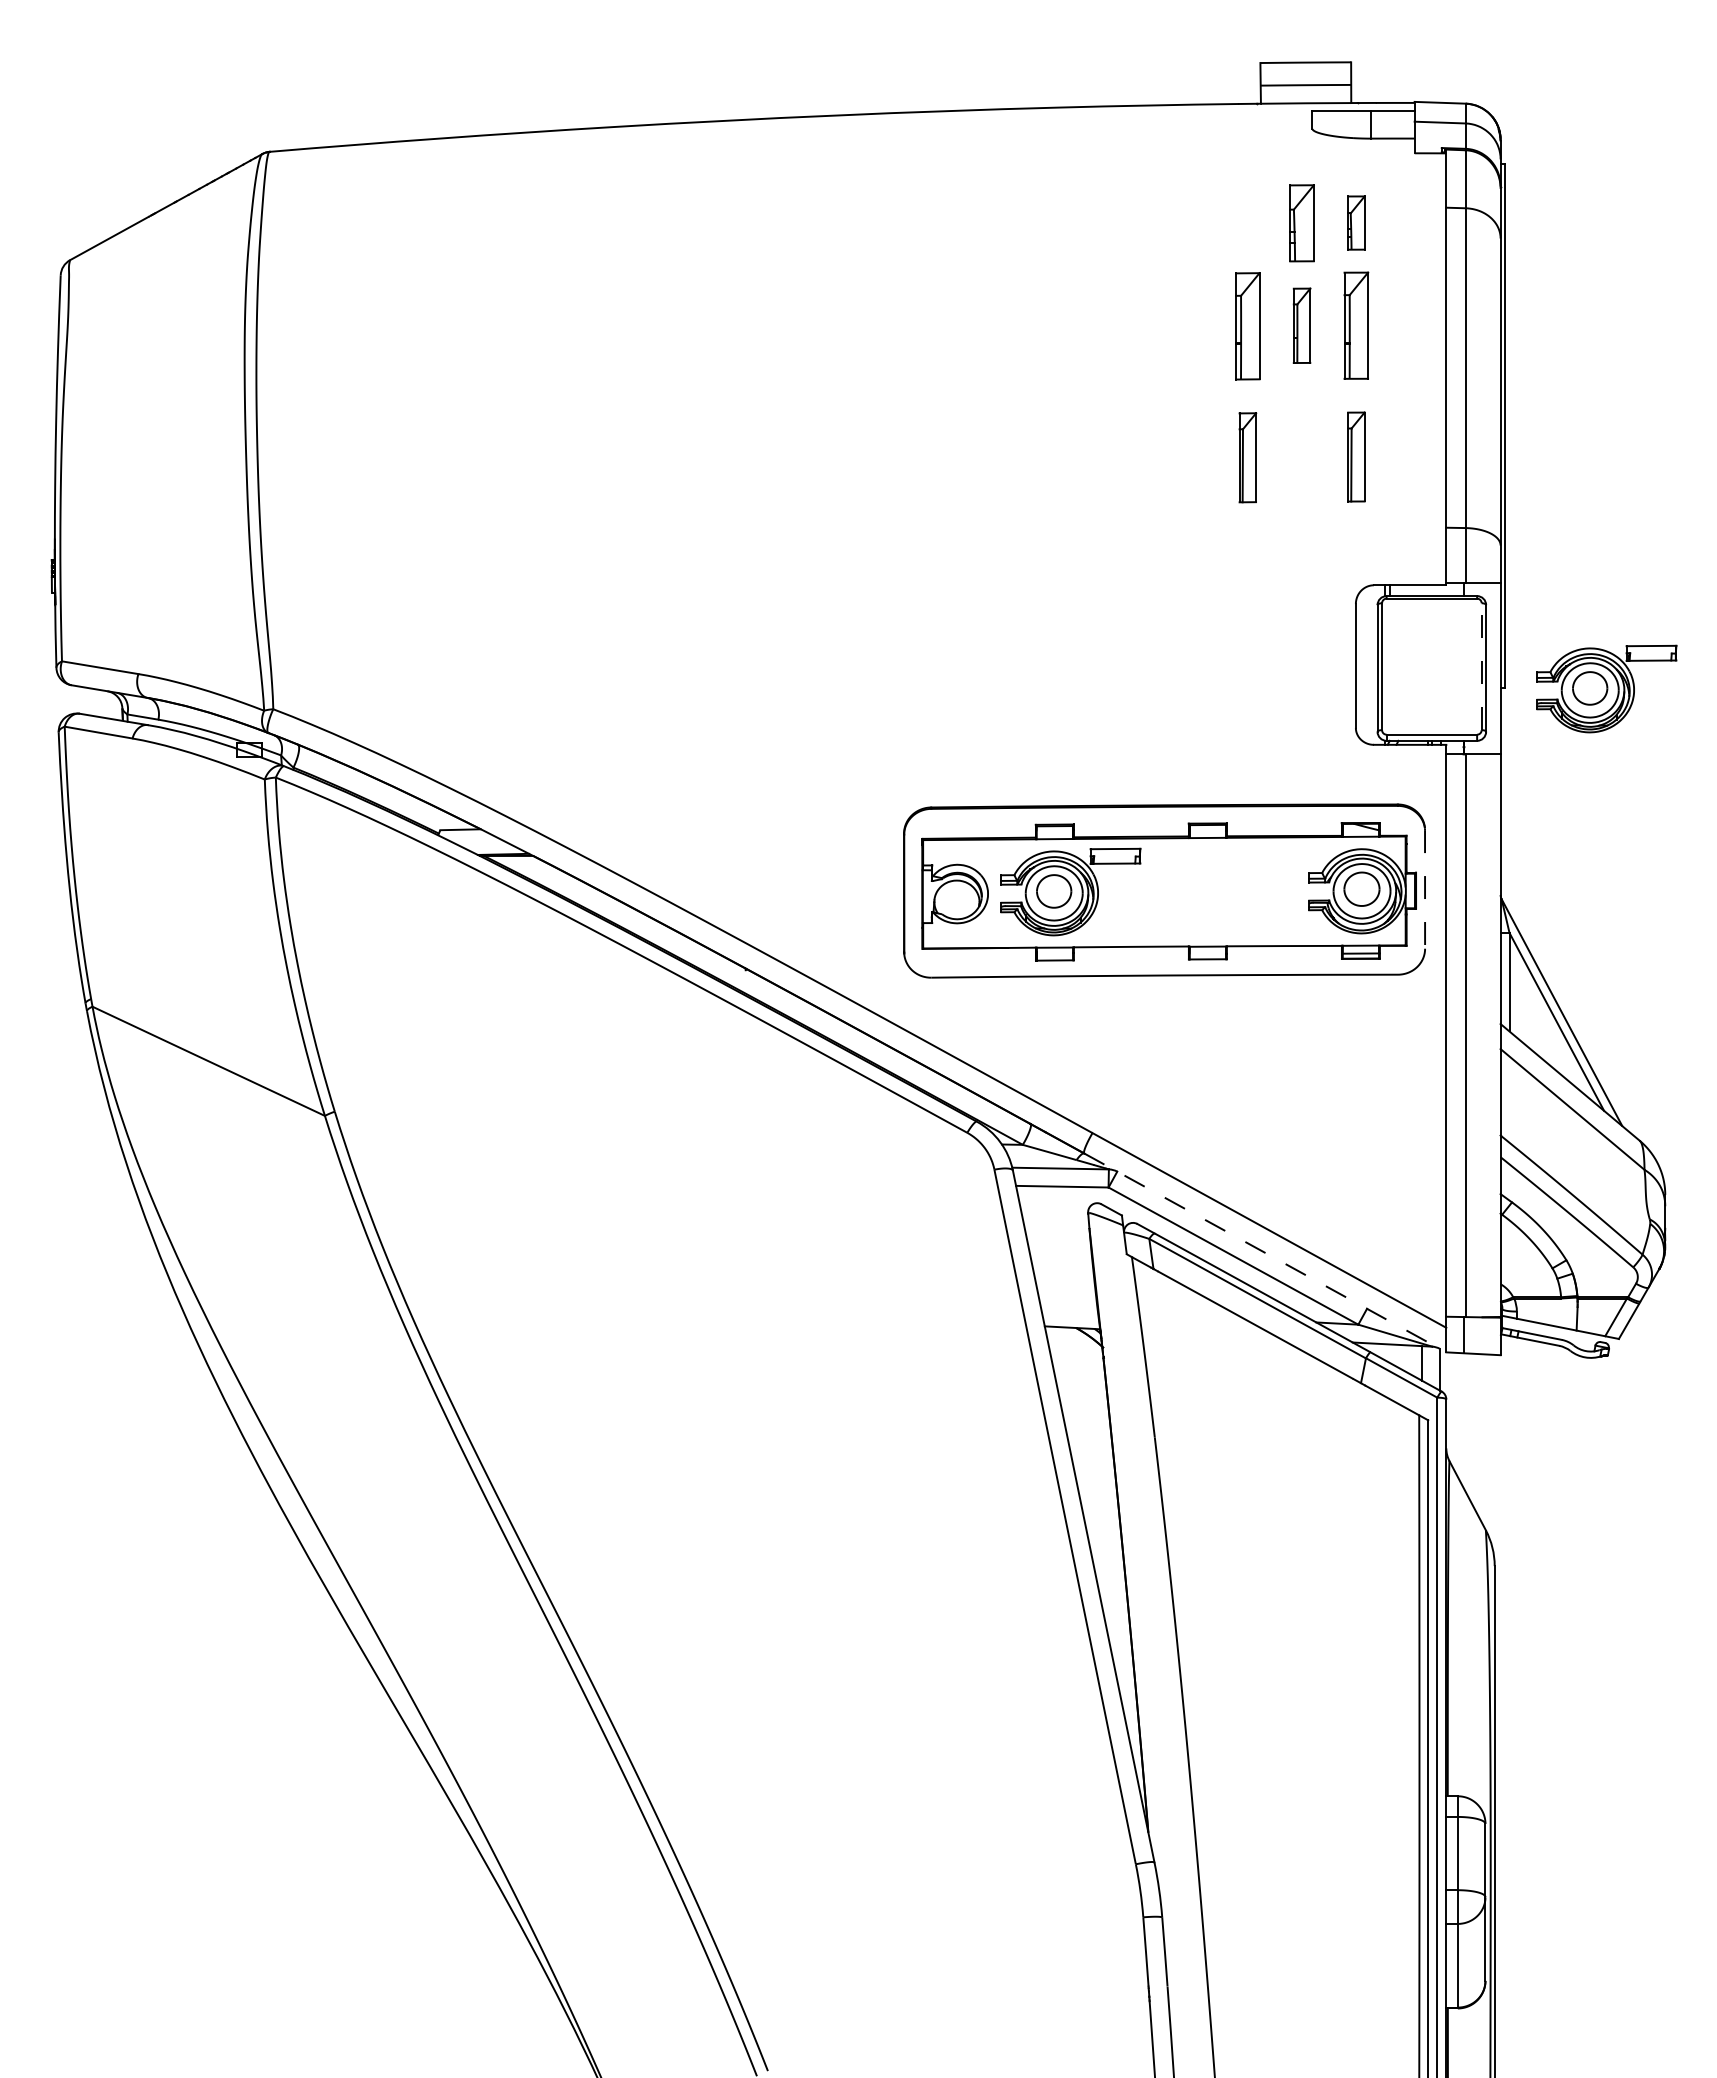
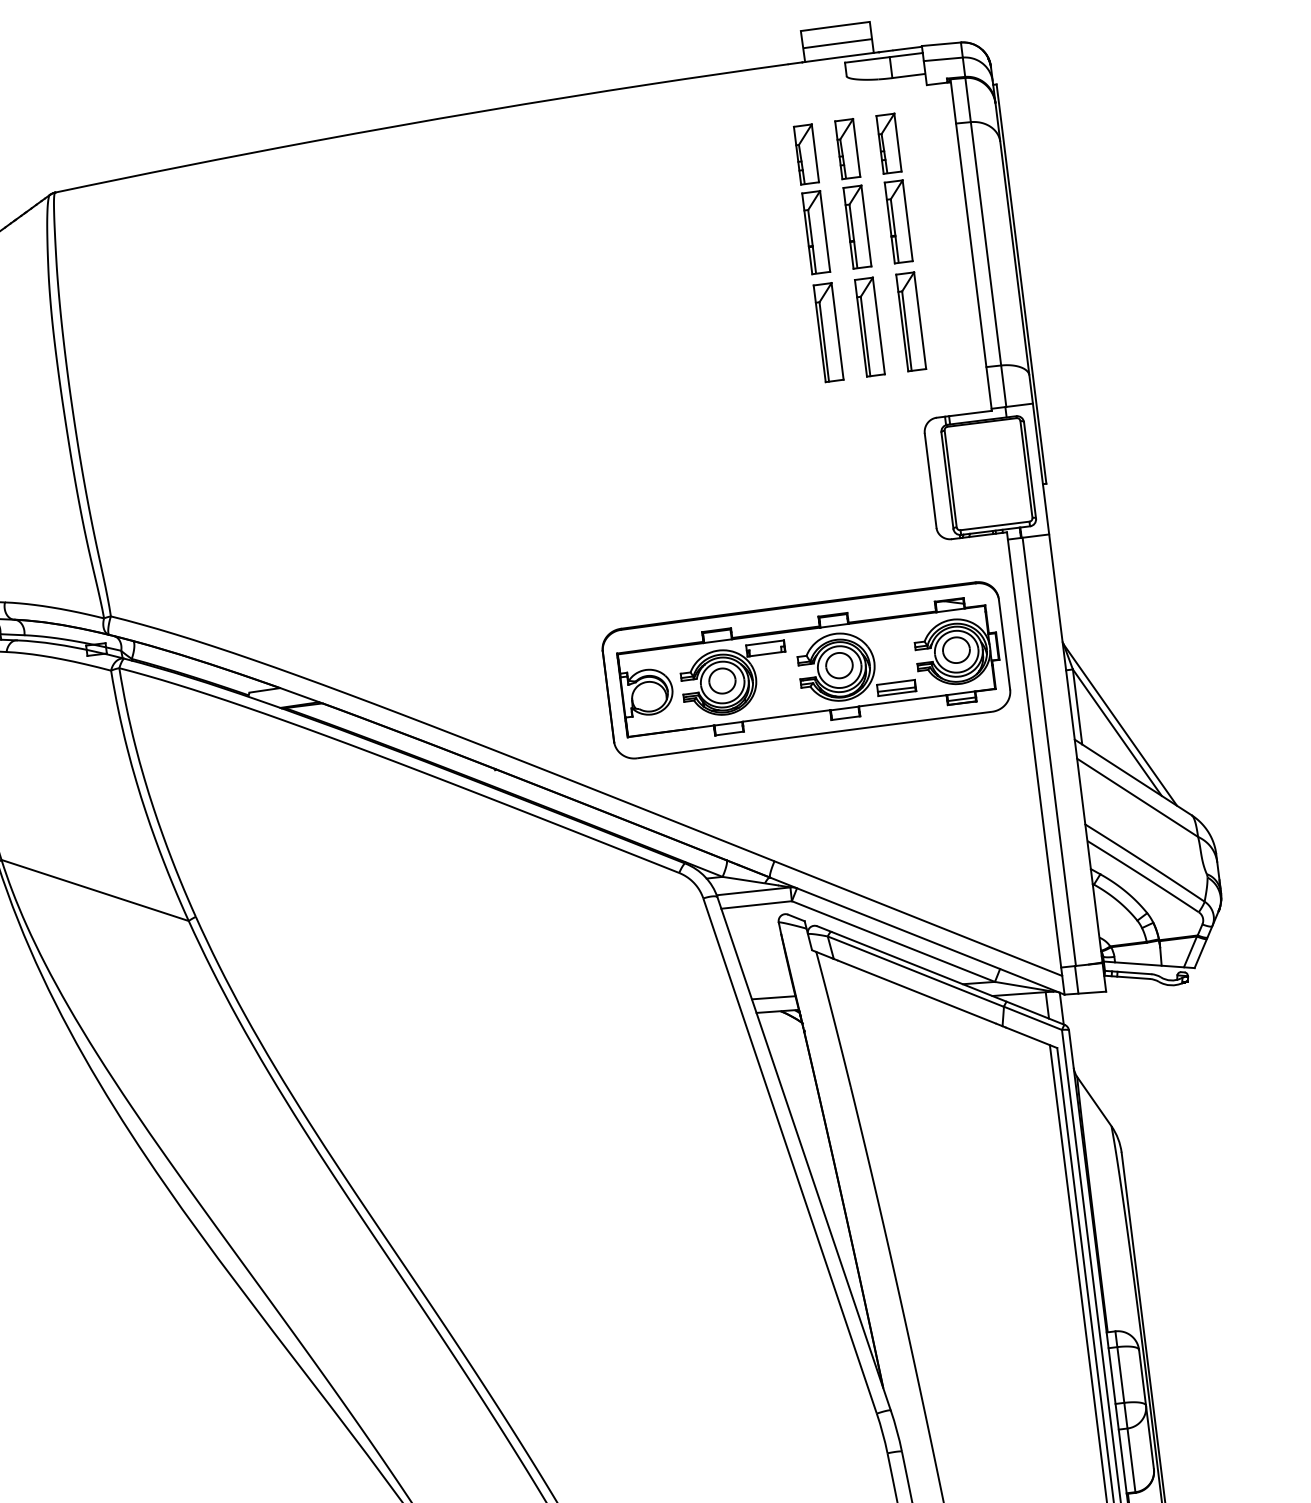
part: (1356, 222) -> (889, 143), size x1.43
part: (1247, 223) -> (806, 154), added
part: (1301, 325) -> (857, 226), size x1.43
part: (1301, 456) -> (869, 326), added
part: (1356, 456) -> (911, 321), size x1.43
part: (1247, 457) -> (828, 332), size x1.43
line: (1481, 666) -> (1026, 469), dashed -> solid
part: (1606, 688) -> (1123, 474), removed
line: (1425, 889) -> (1004, 644), dashed -> solid
part: (1229, 892) -> (855, 665), added
line: (1265, 1252) -> (917, 935), dashed -> solid
line: (1069, 1309) -> (773, 997), added

